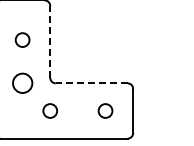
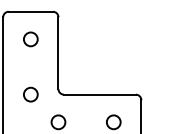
circle: (22, 39) -> (30, 38), moved
line: (50, 41) -> (58, 52), dashed -> solid
circle: (22, 83) -> (30, 94), size x0.71
line: (91, 83) -> (99, 94), dashed -> solid

